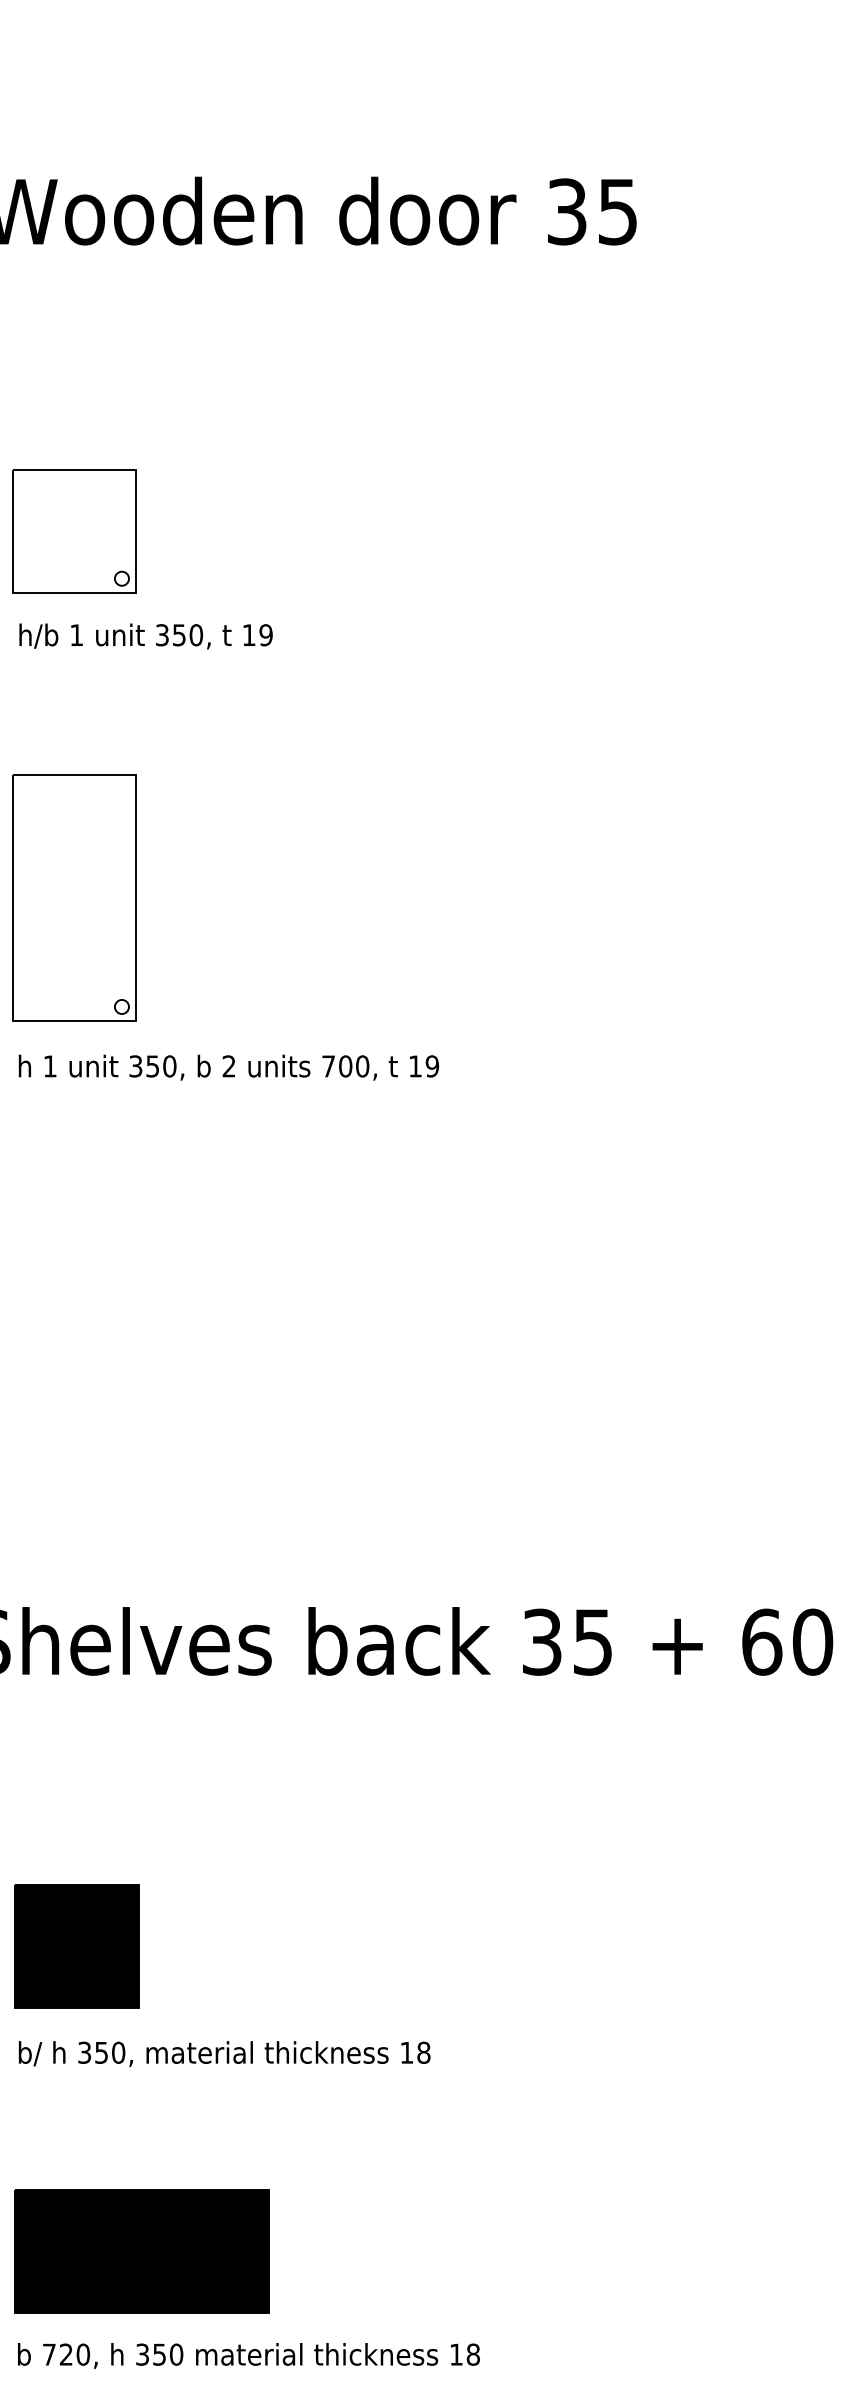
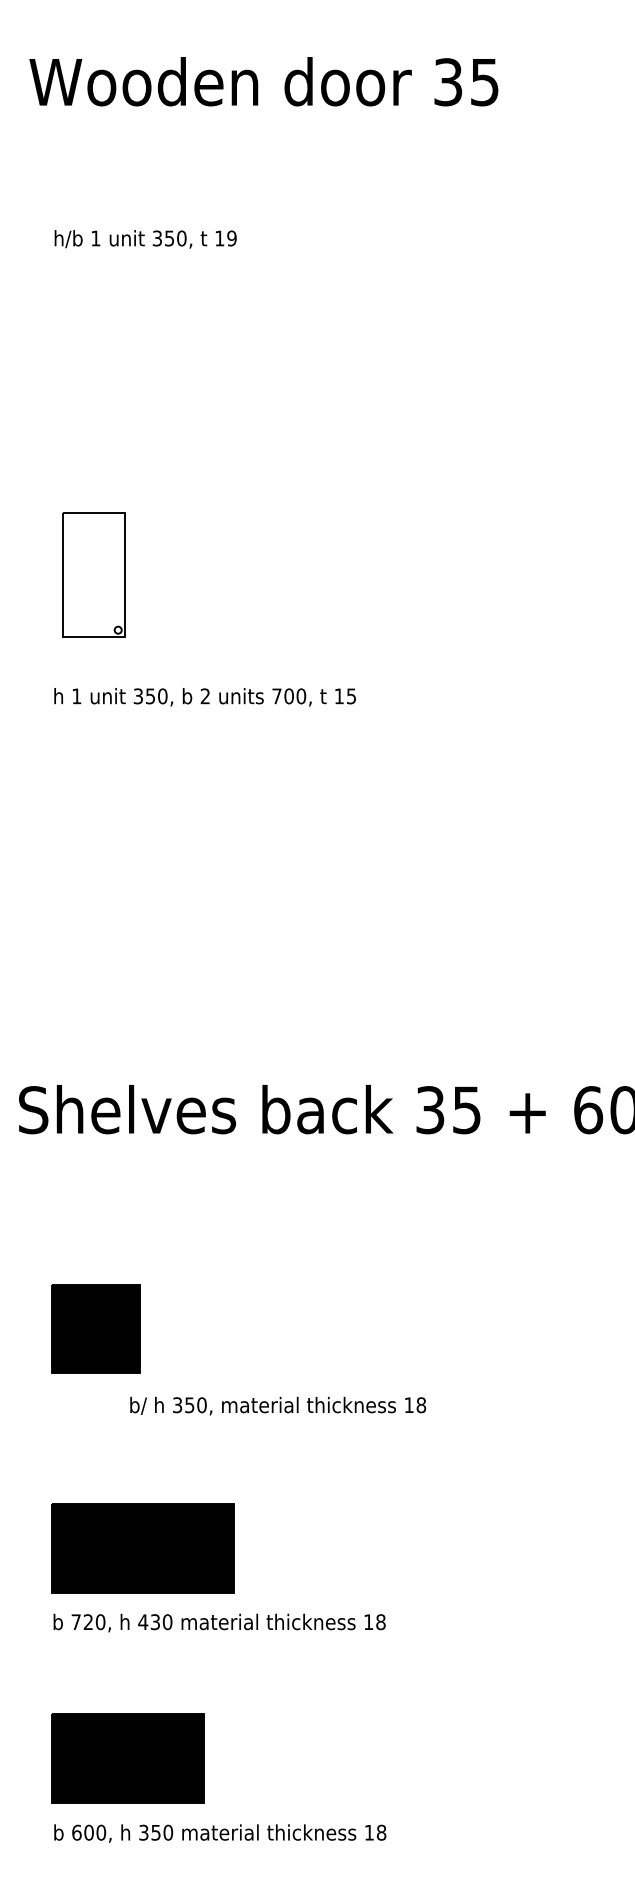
part: (74, 530) -> (94, 311), removed
text: (145, 636) -> (145, 239), moved
part: (74, 898) -> (94, 575), size x0.7
text: (432, 1066) -> (351, 696), 19 -> 15
text: (225, 2053) -> (278, 1405), moved
text: (149, 2355) -> (148, 1622), 350 -> 430

